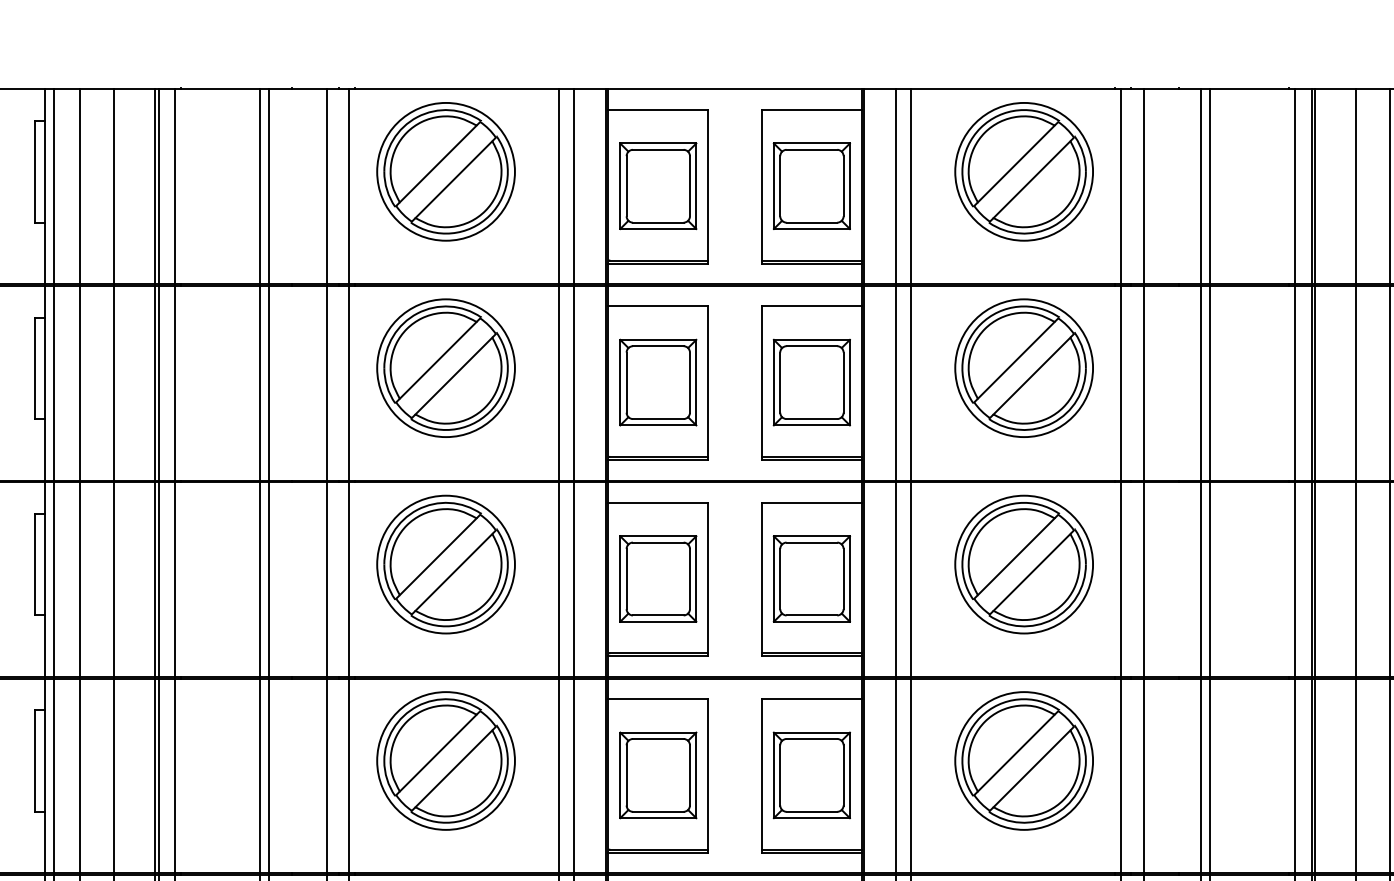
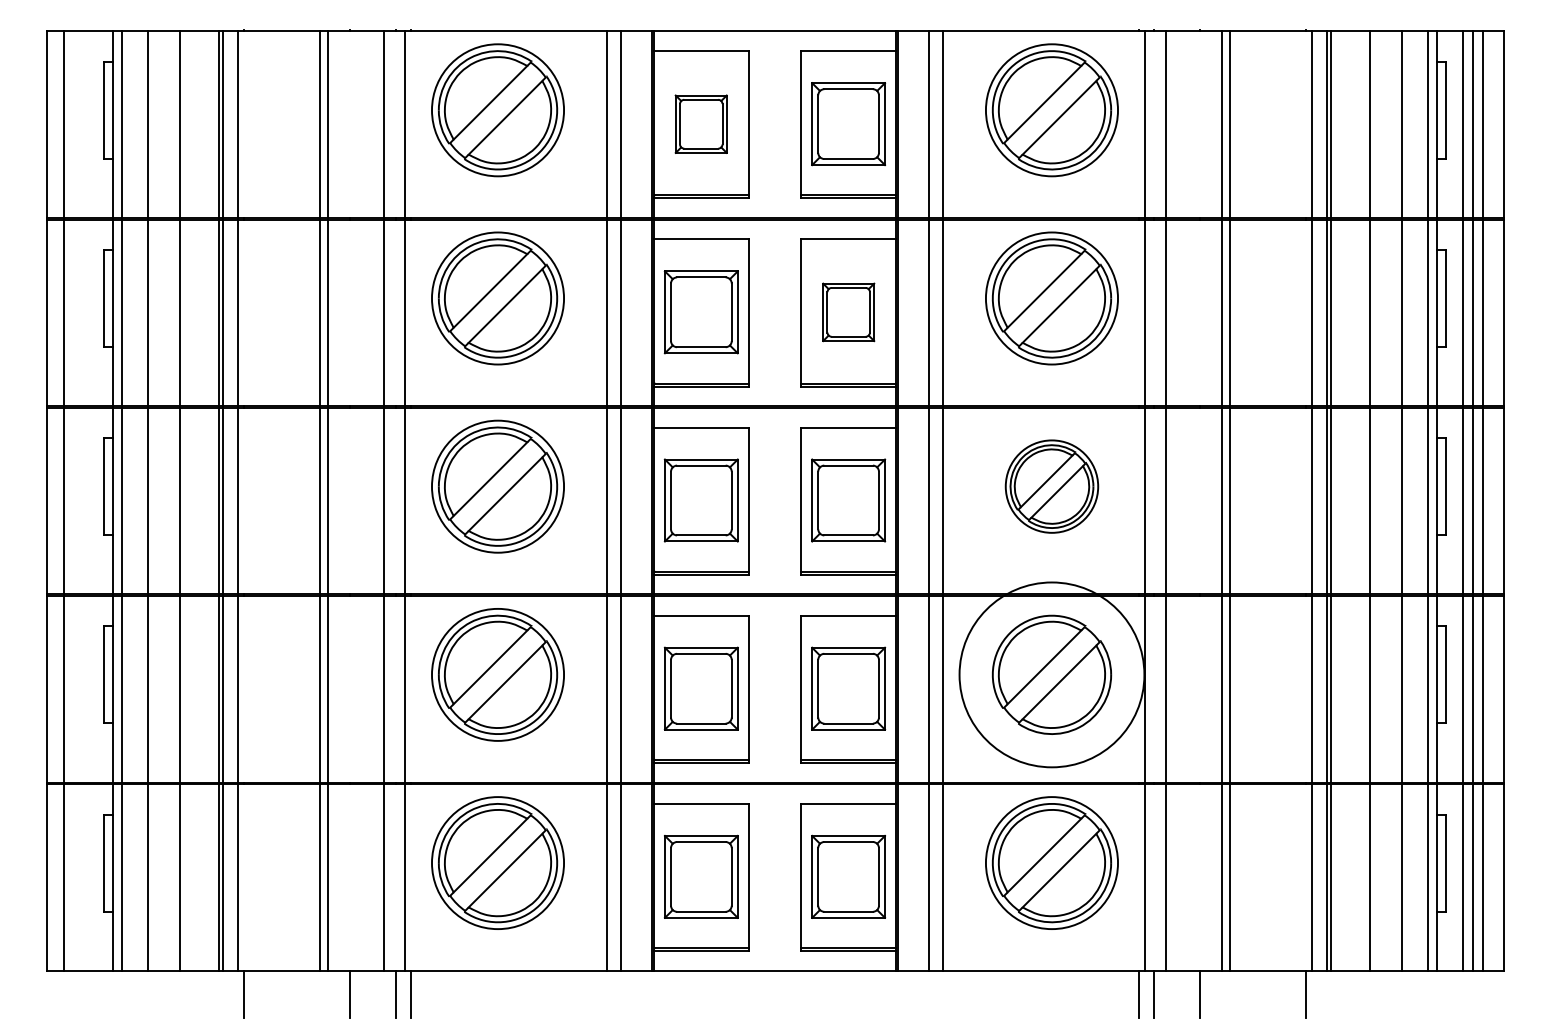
part: (657, 186) -> (700, 124), size x0.7
part: (811, 382) -> (848, 312), size x0.7
part: (1023, 564) -> (1051, 486), size x0.7
circle: (1023, 760) -> (1051, 674), size x1.4

